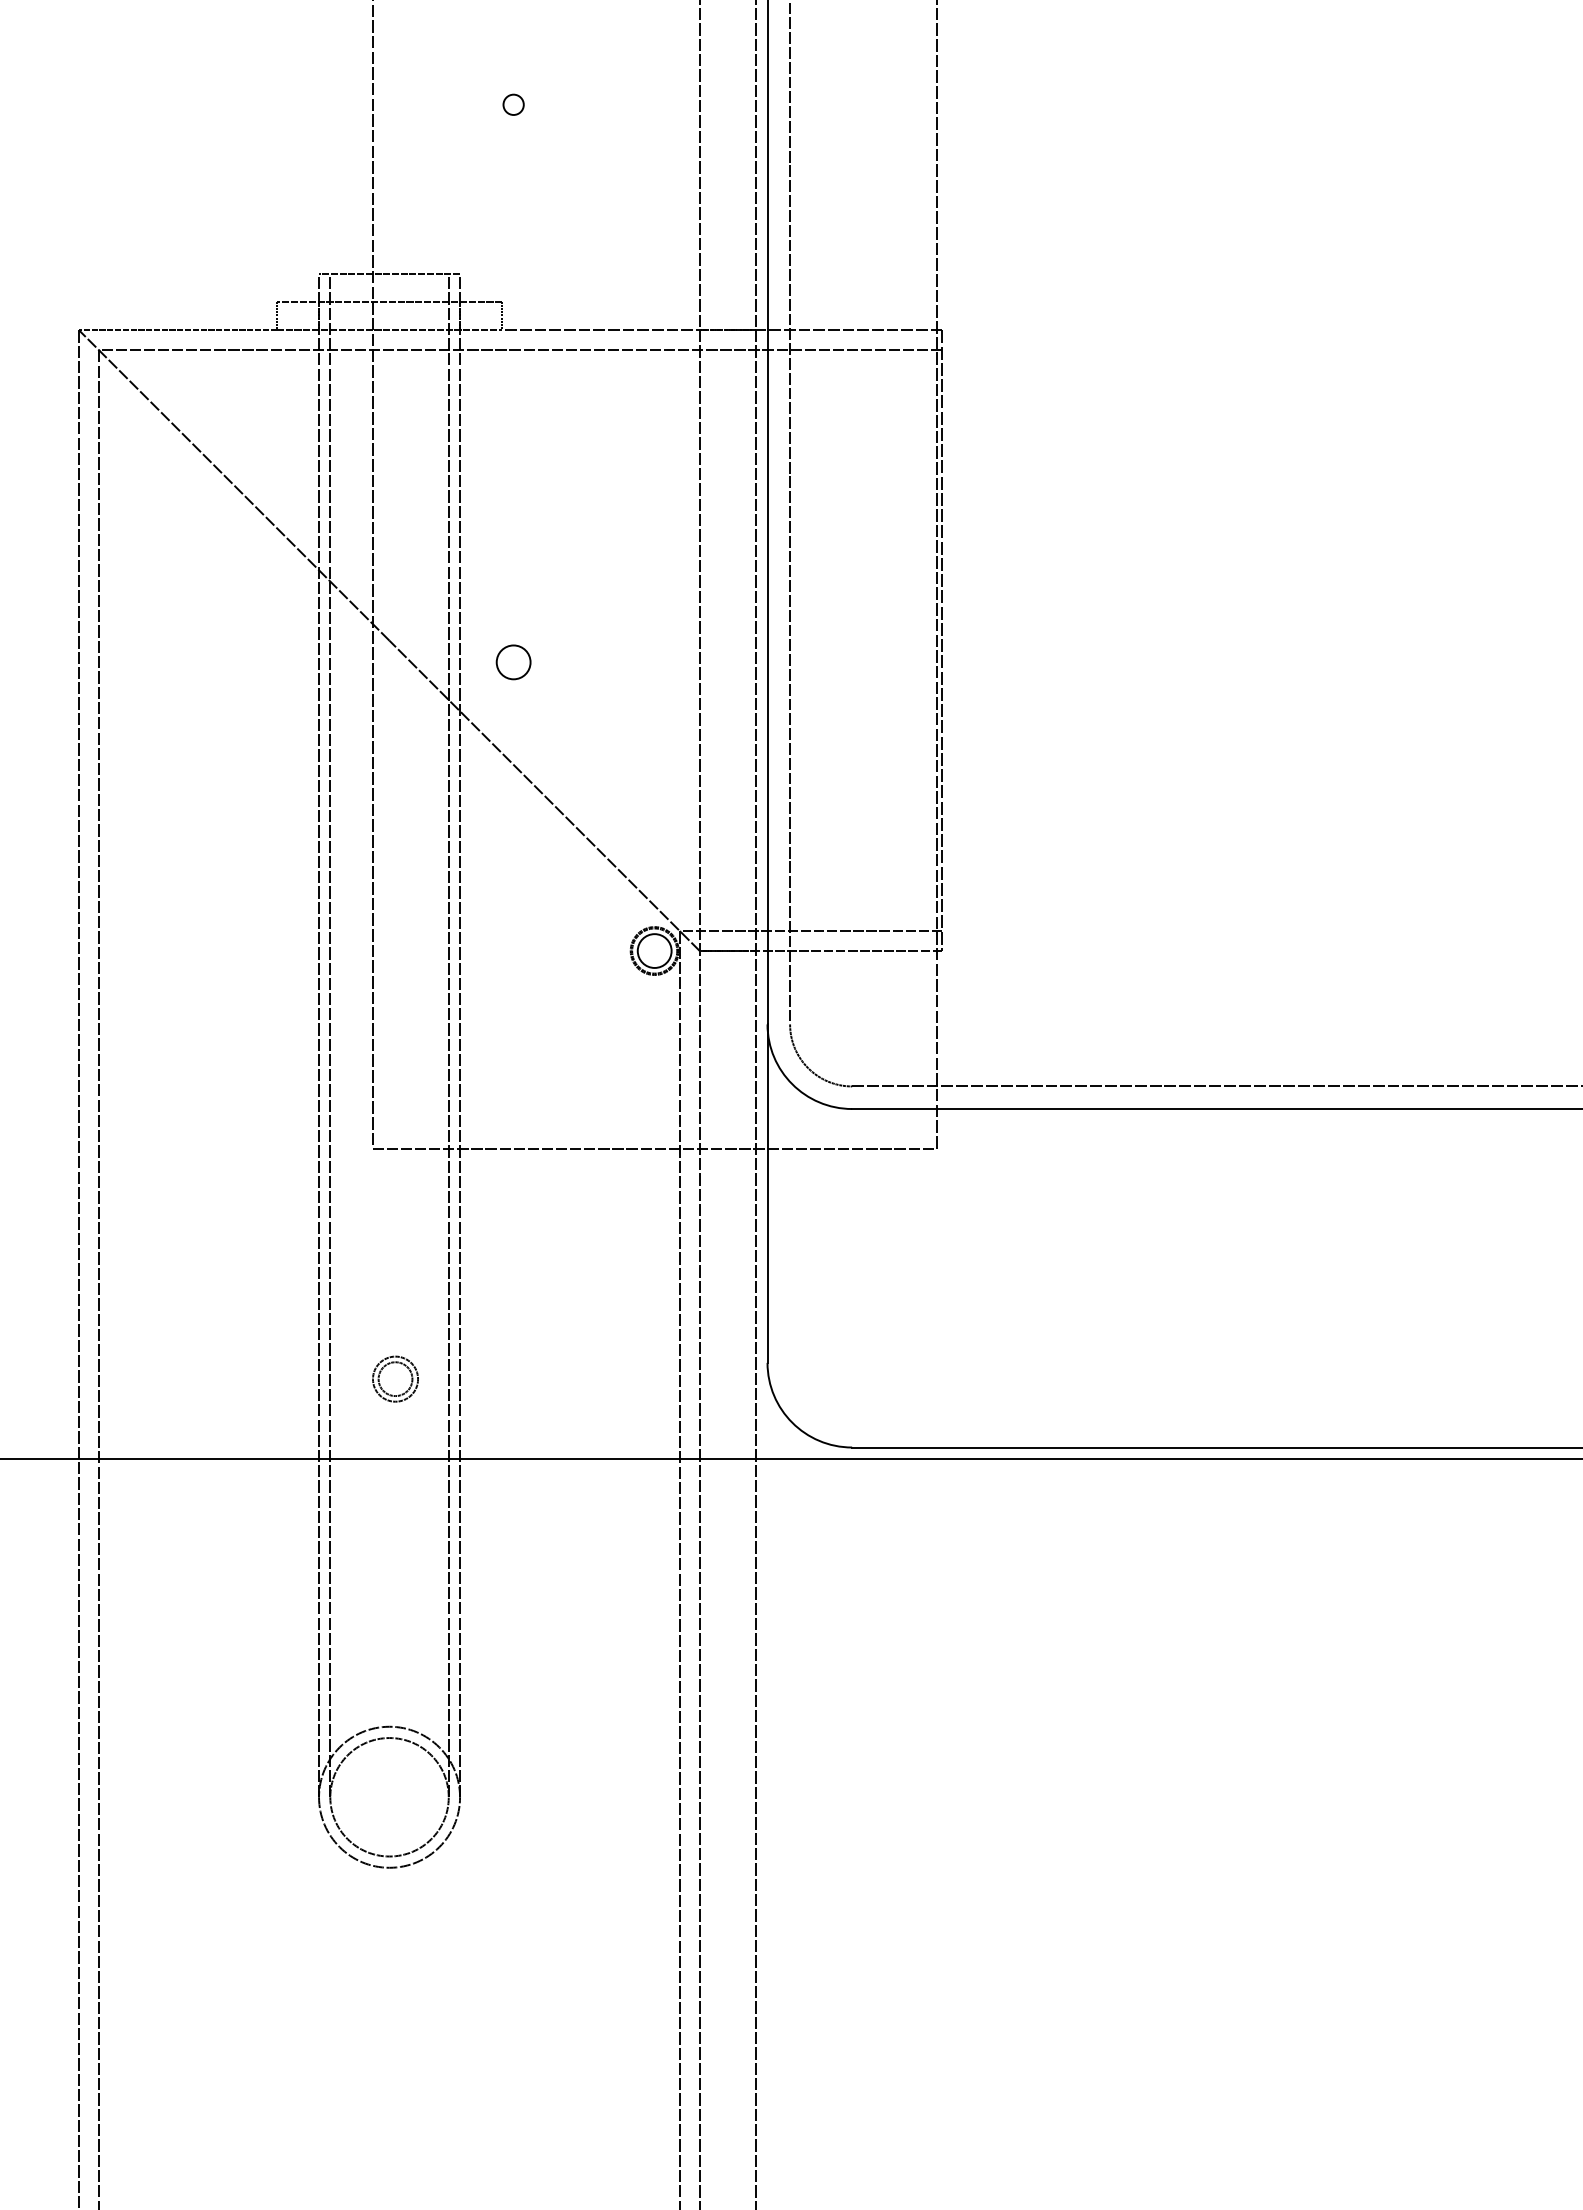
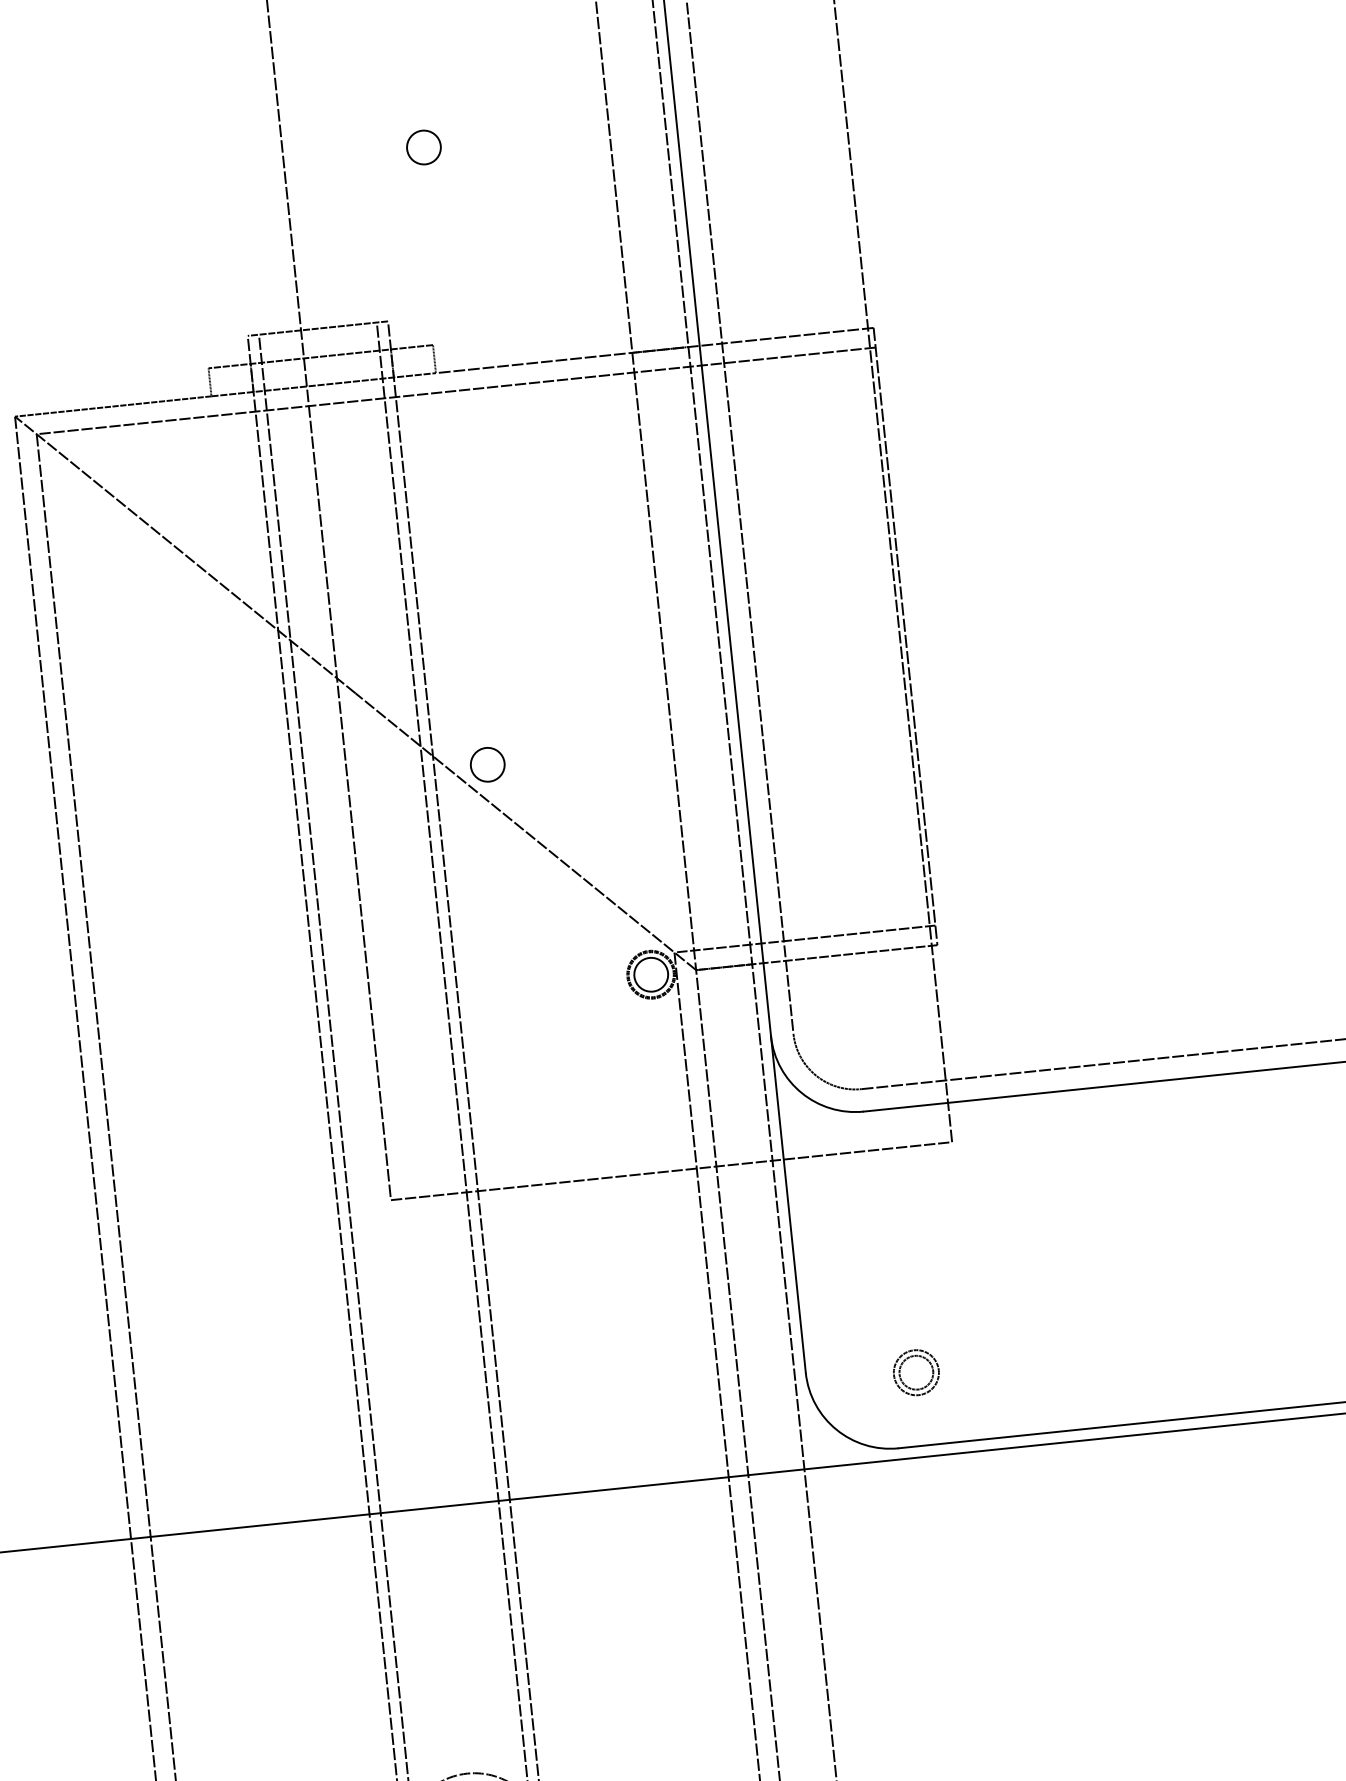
circle: (513, 104) -> (423, 147), size x1.67
circle: (513, 662) -> (487, 764), moved
part: (395, 1378) -> (916, 1372), moved

